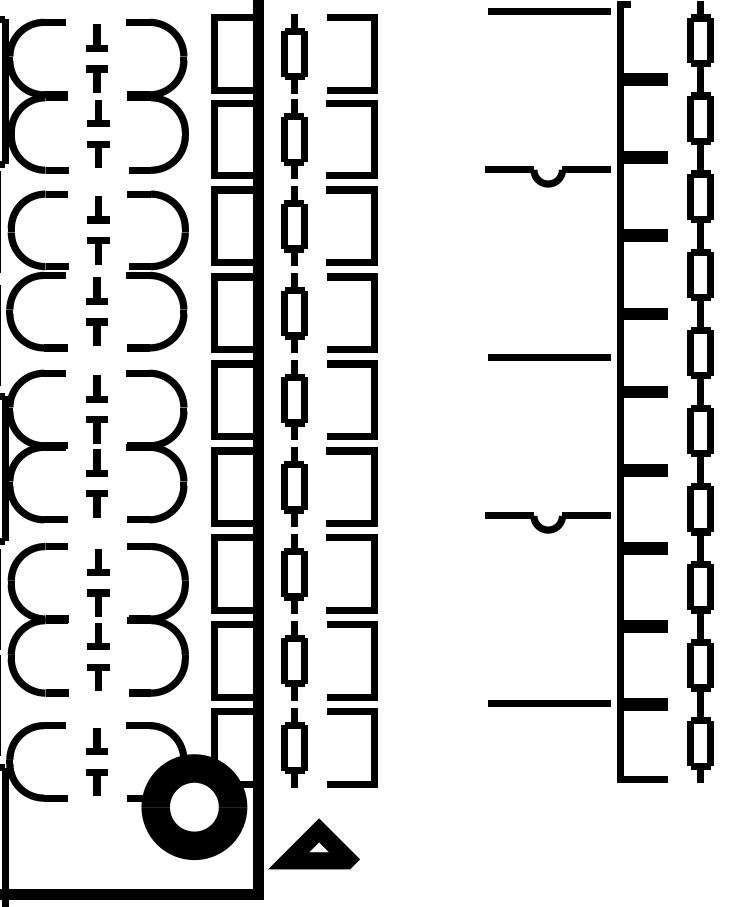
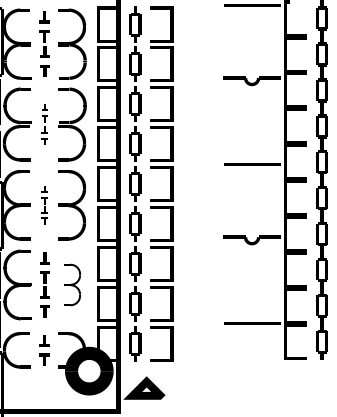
part: (96, 270) -> (44, 124), size x0.6
part: (96, 446) -> (44, 205), size x0.6
part: (157, 618) -> (72, 284), size x0.6

